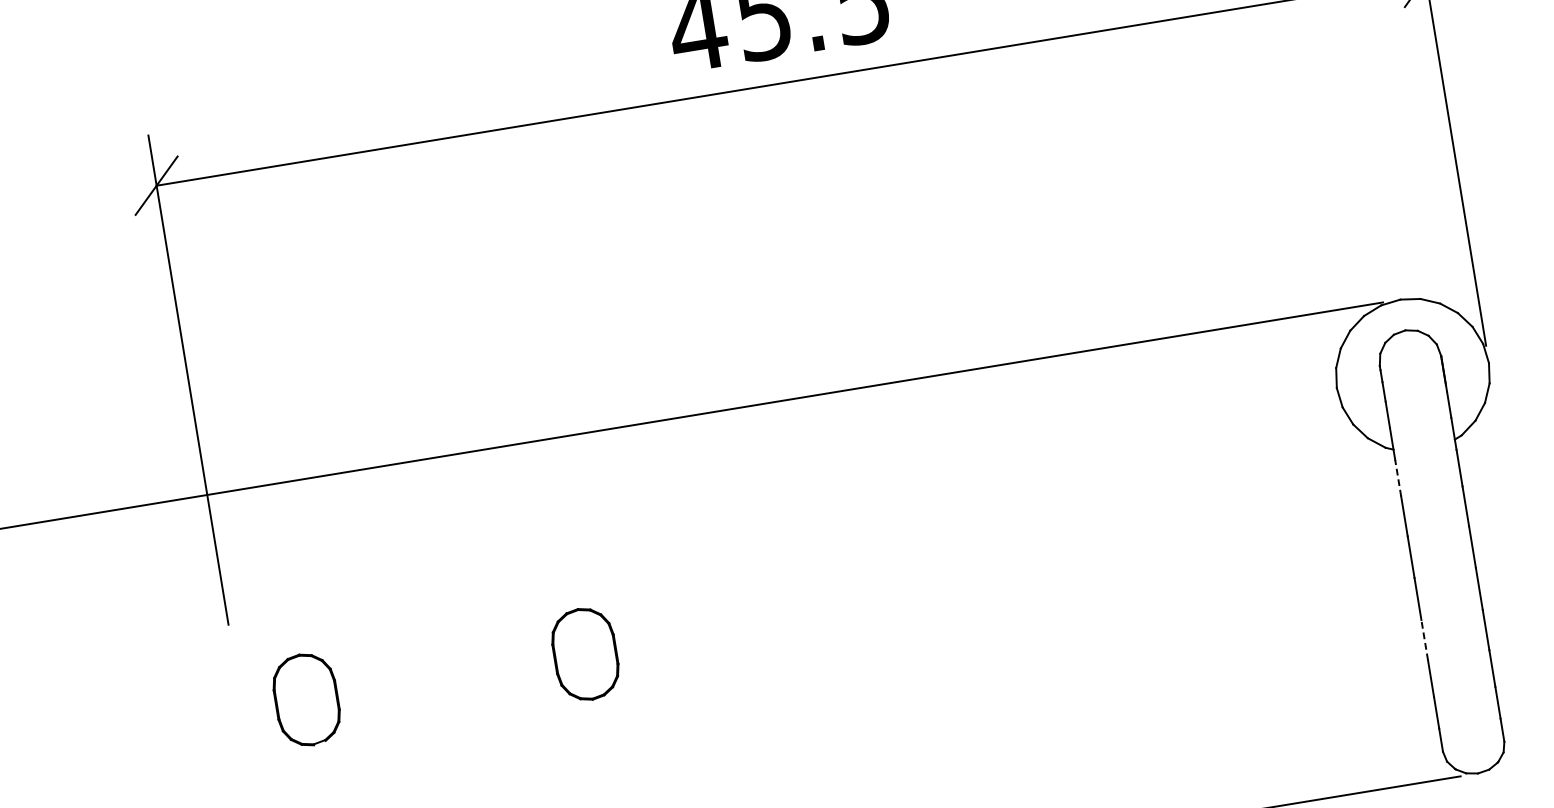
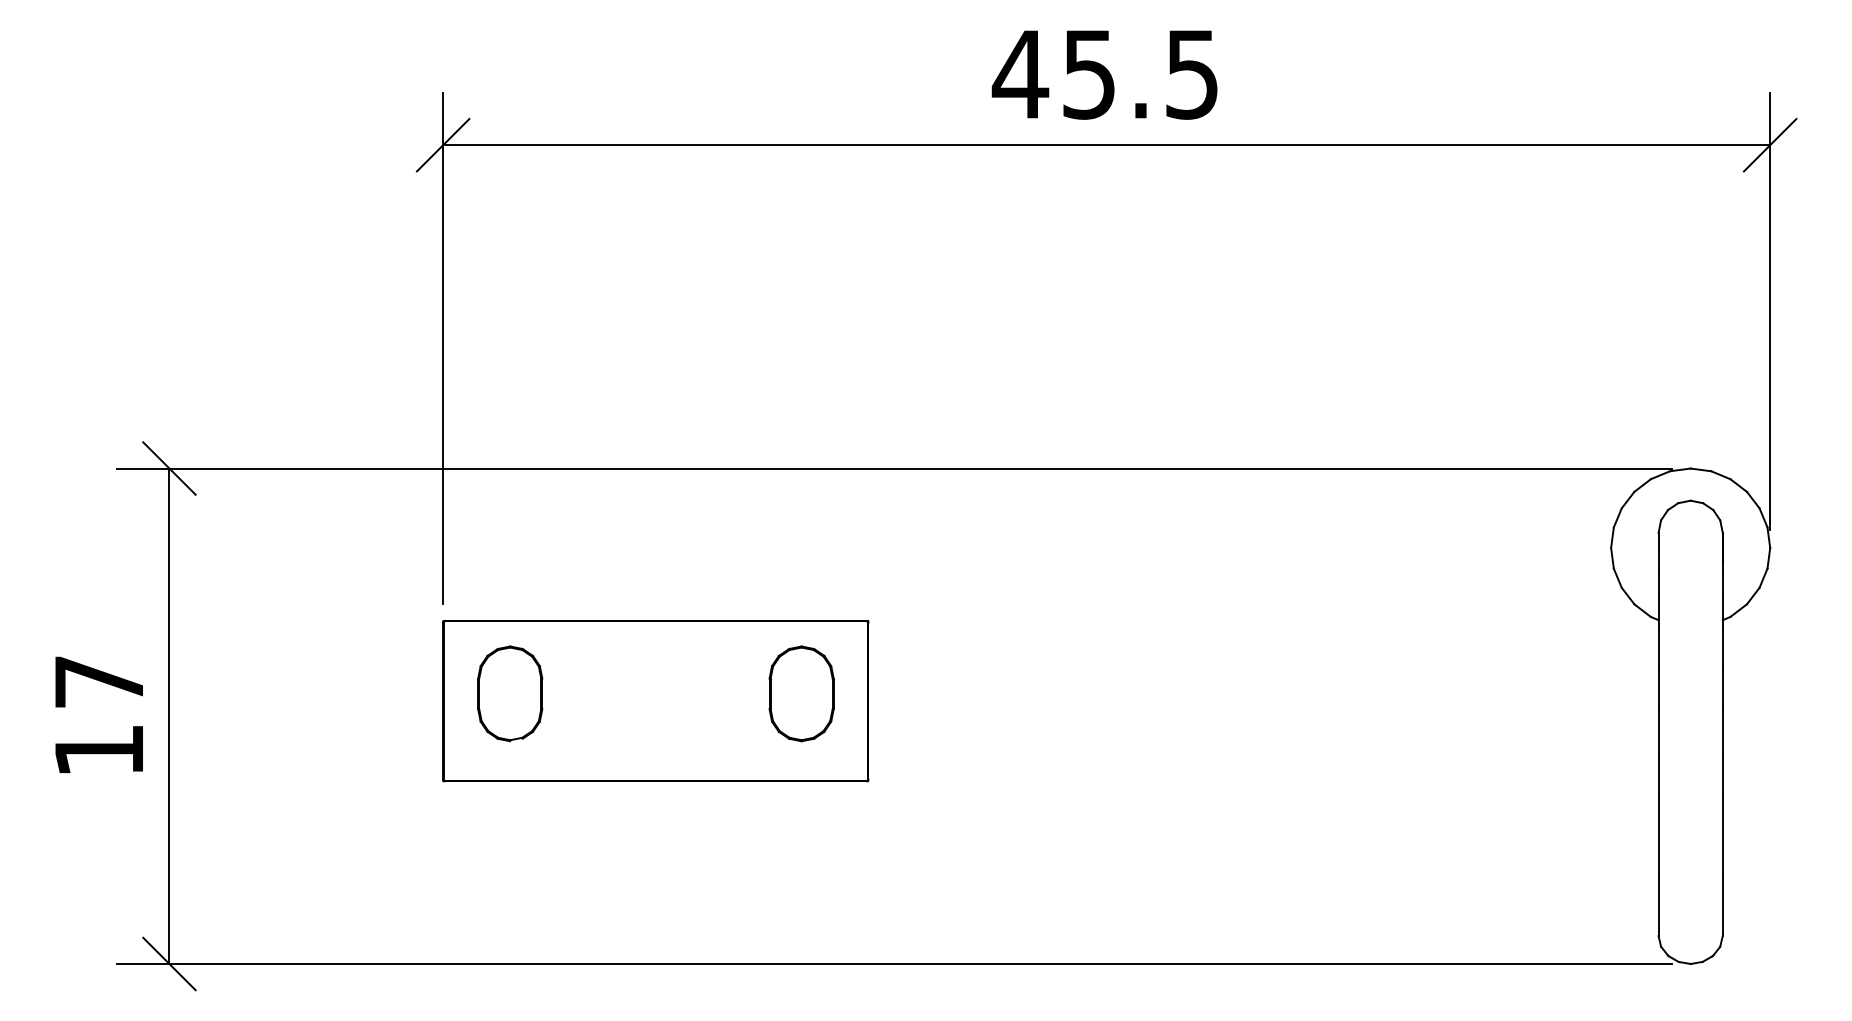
line: (1398, 477) -> (1658, 649), dashed -> solid
line: (1424, 639) -> (1658, 818), dashed -> solid
part: (446, 684) -> (655, 701), added

